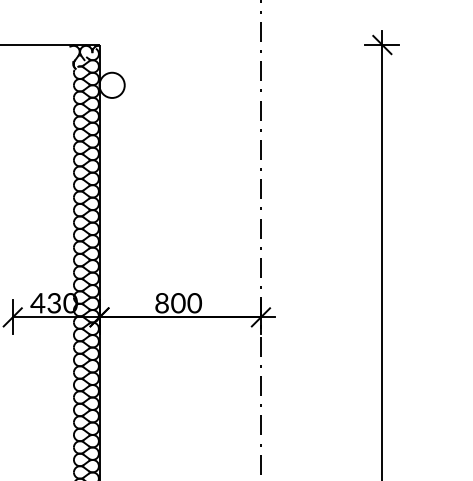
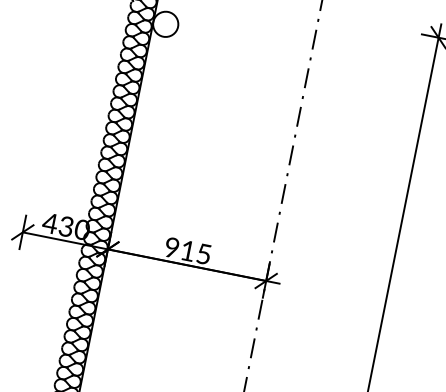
text: (178, 303) -> (188, 251), 800 -> 915

